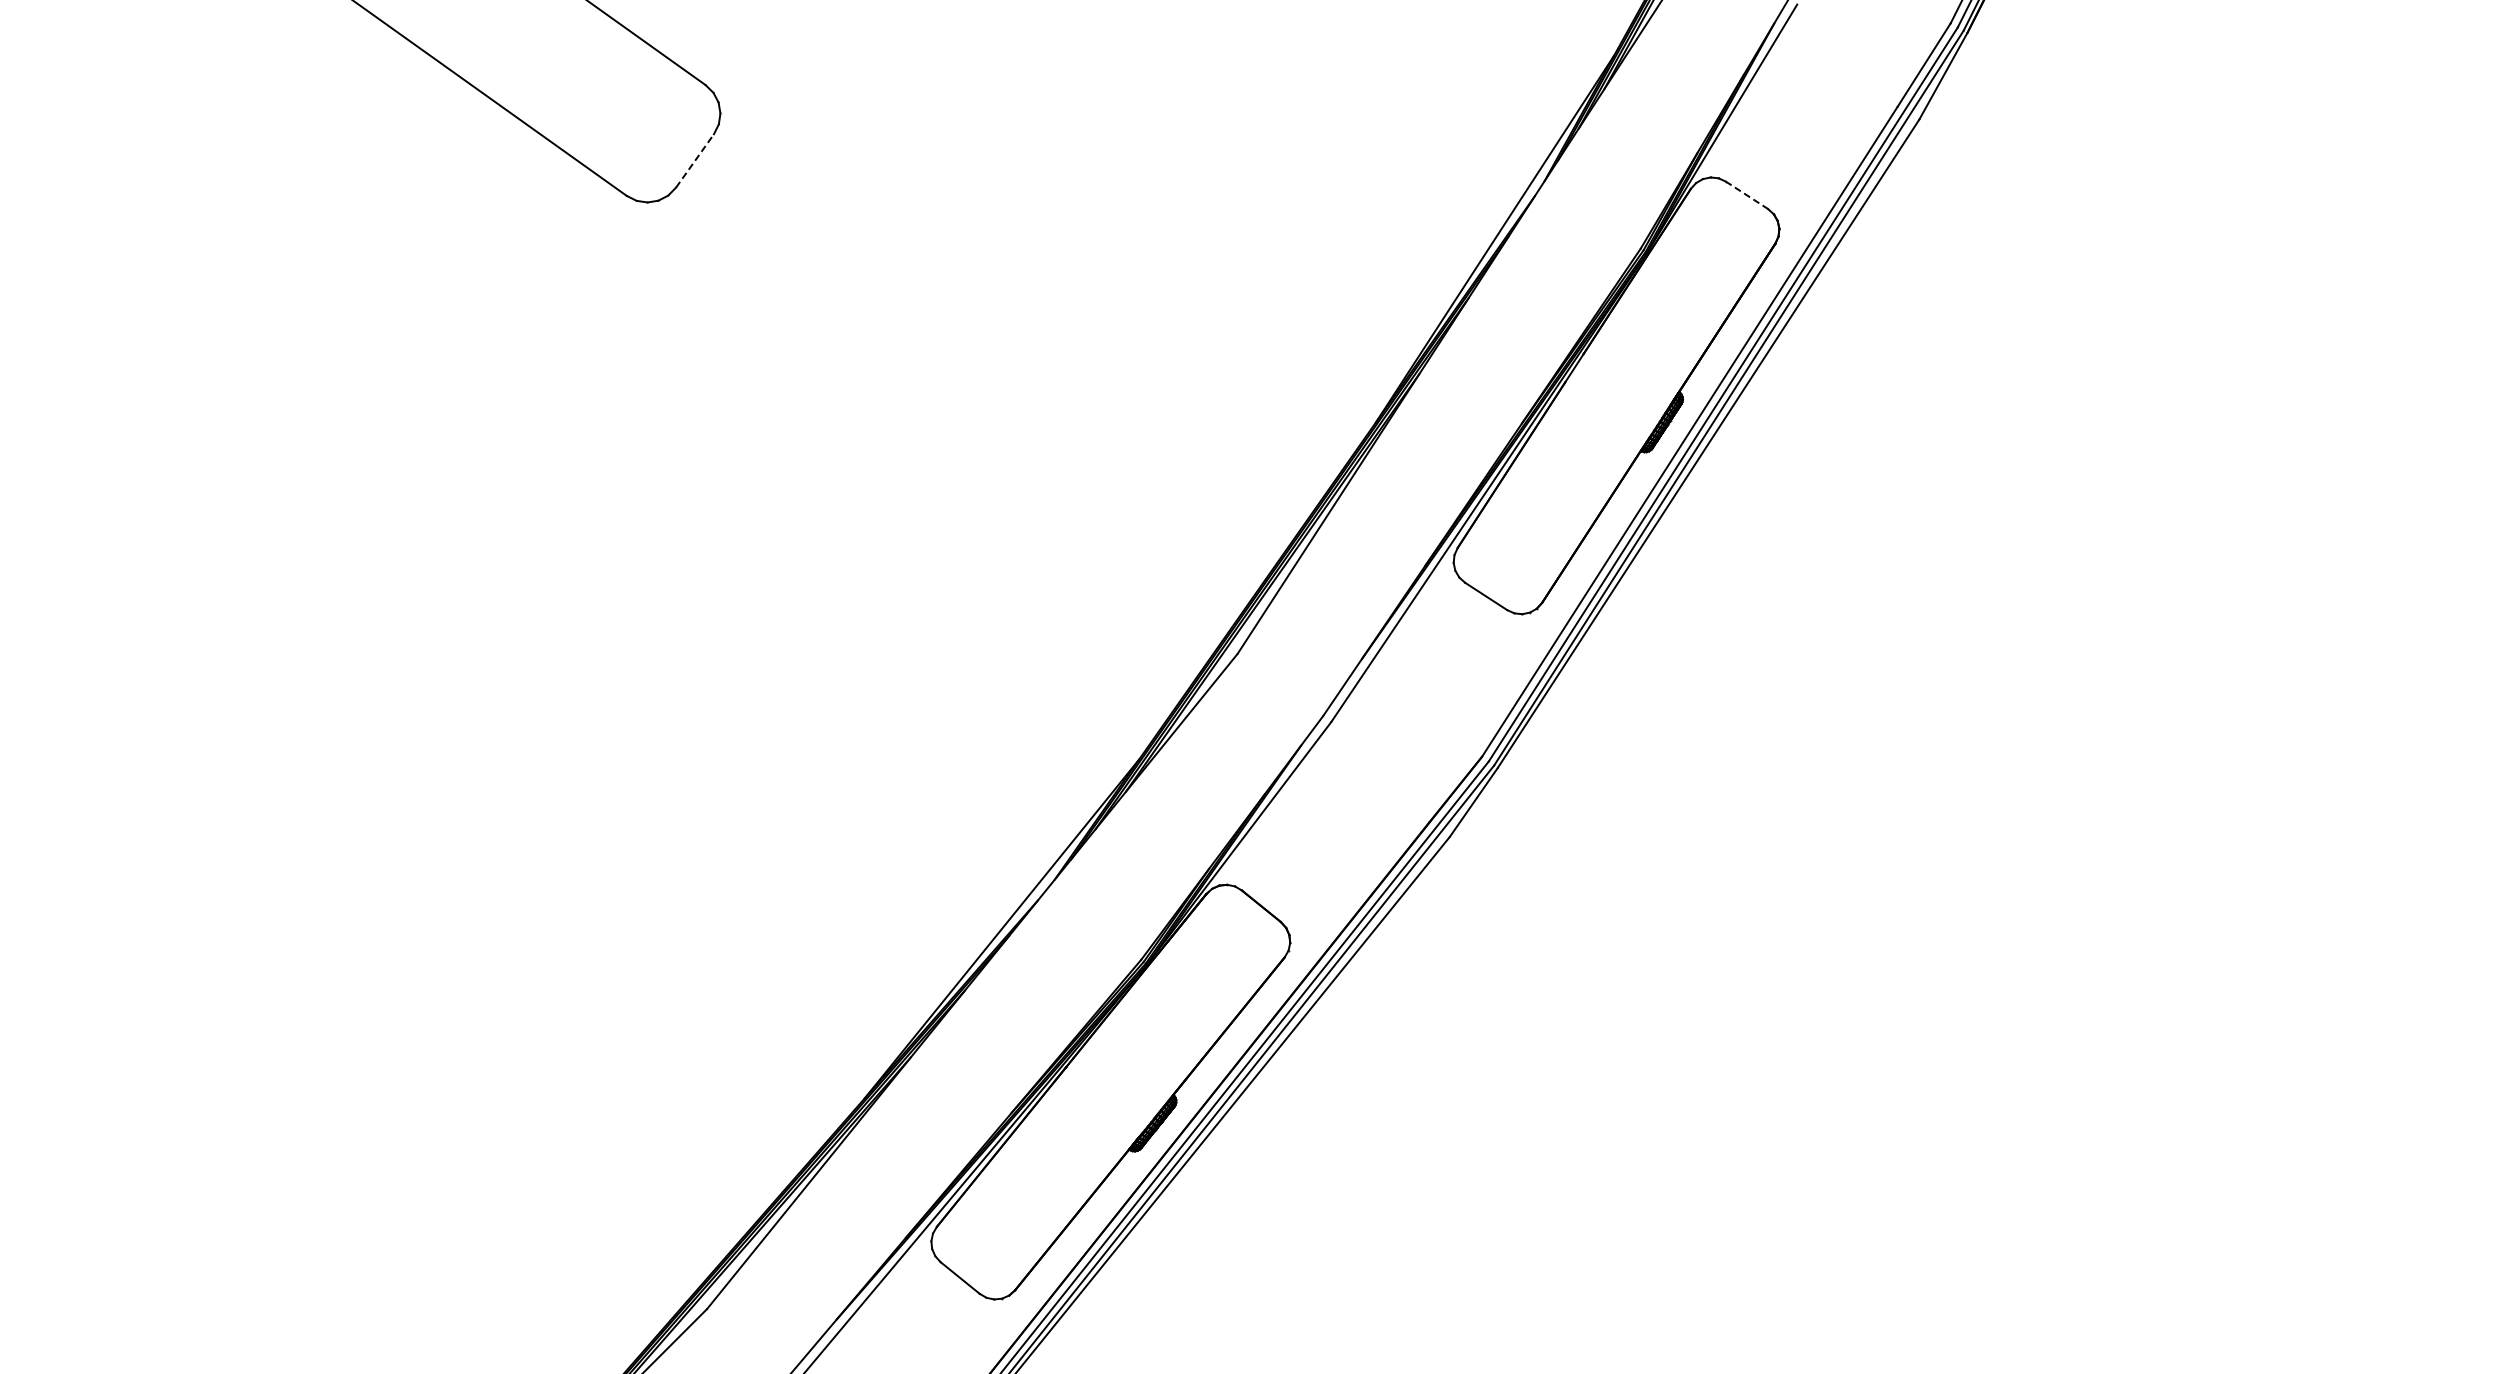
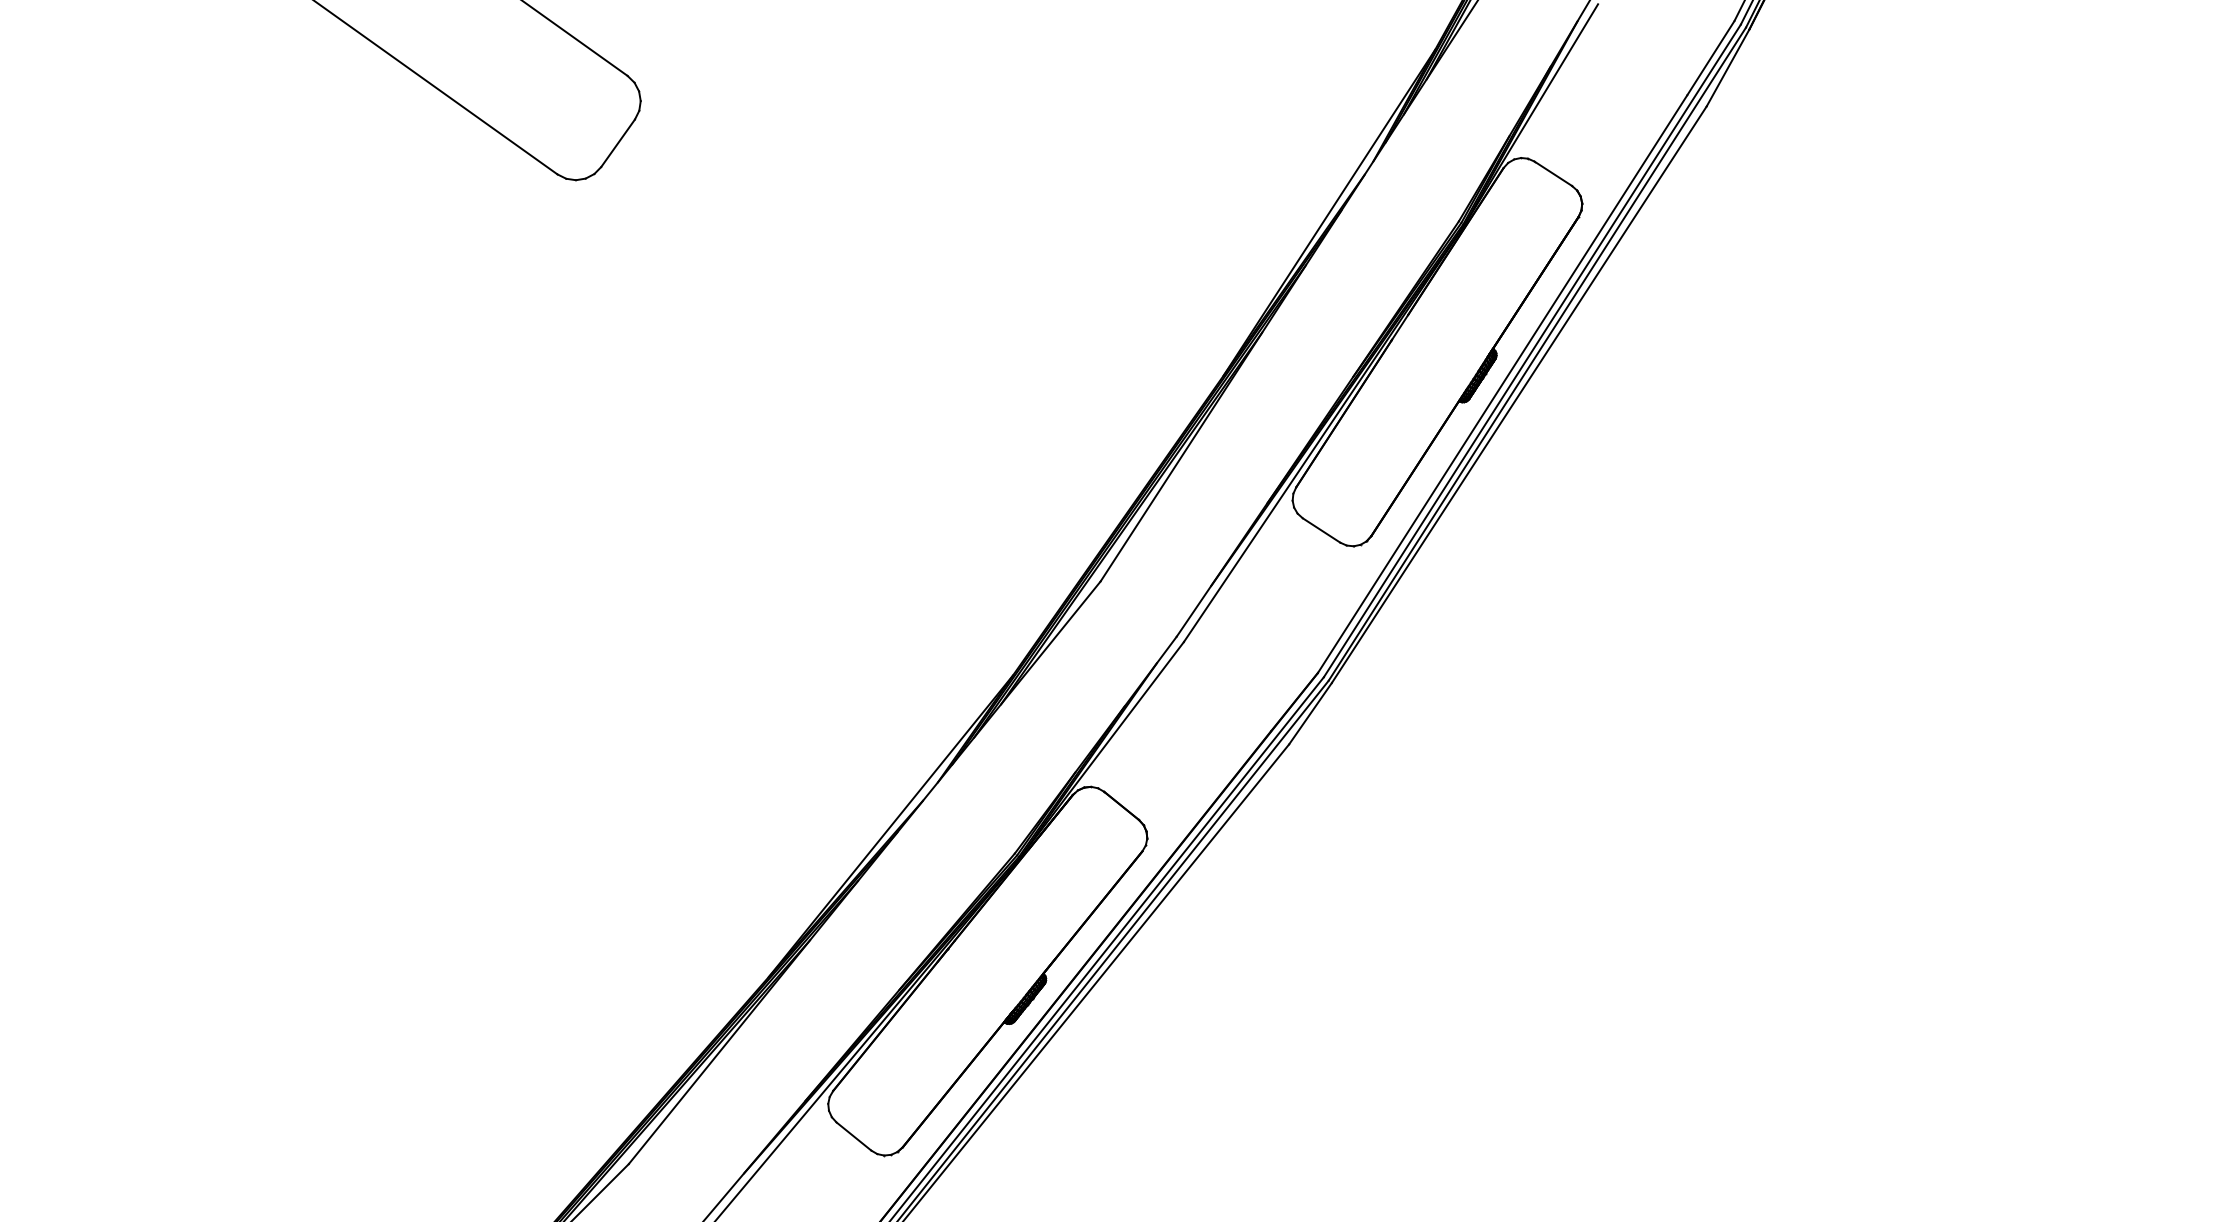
line: (695, 160) -> (618, 142), dashed -> solid
line: (1747, 195) -> (1553, 174), dashed -> solid

